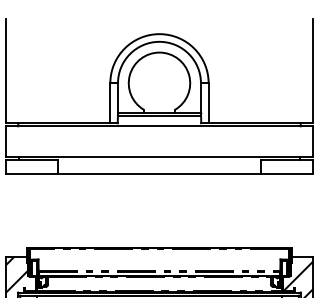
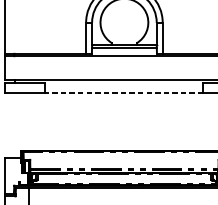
line: (158, 173) -> (123, 92), solid -> dashed
hatch: (16, 274) -> (13, 171), removed

